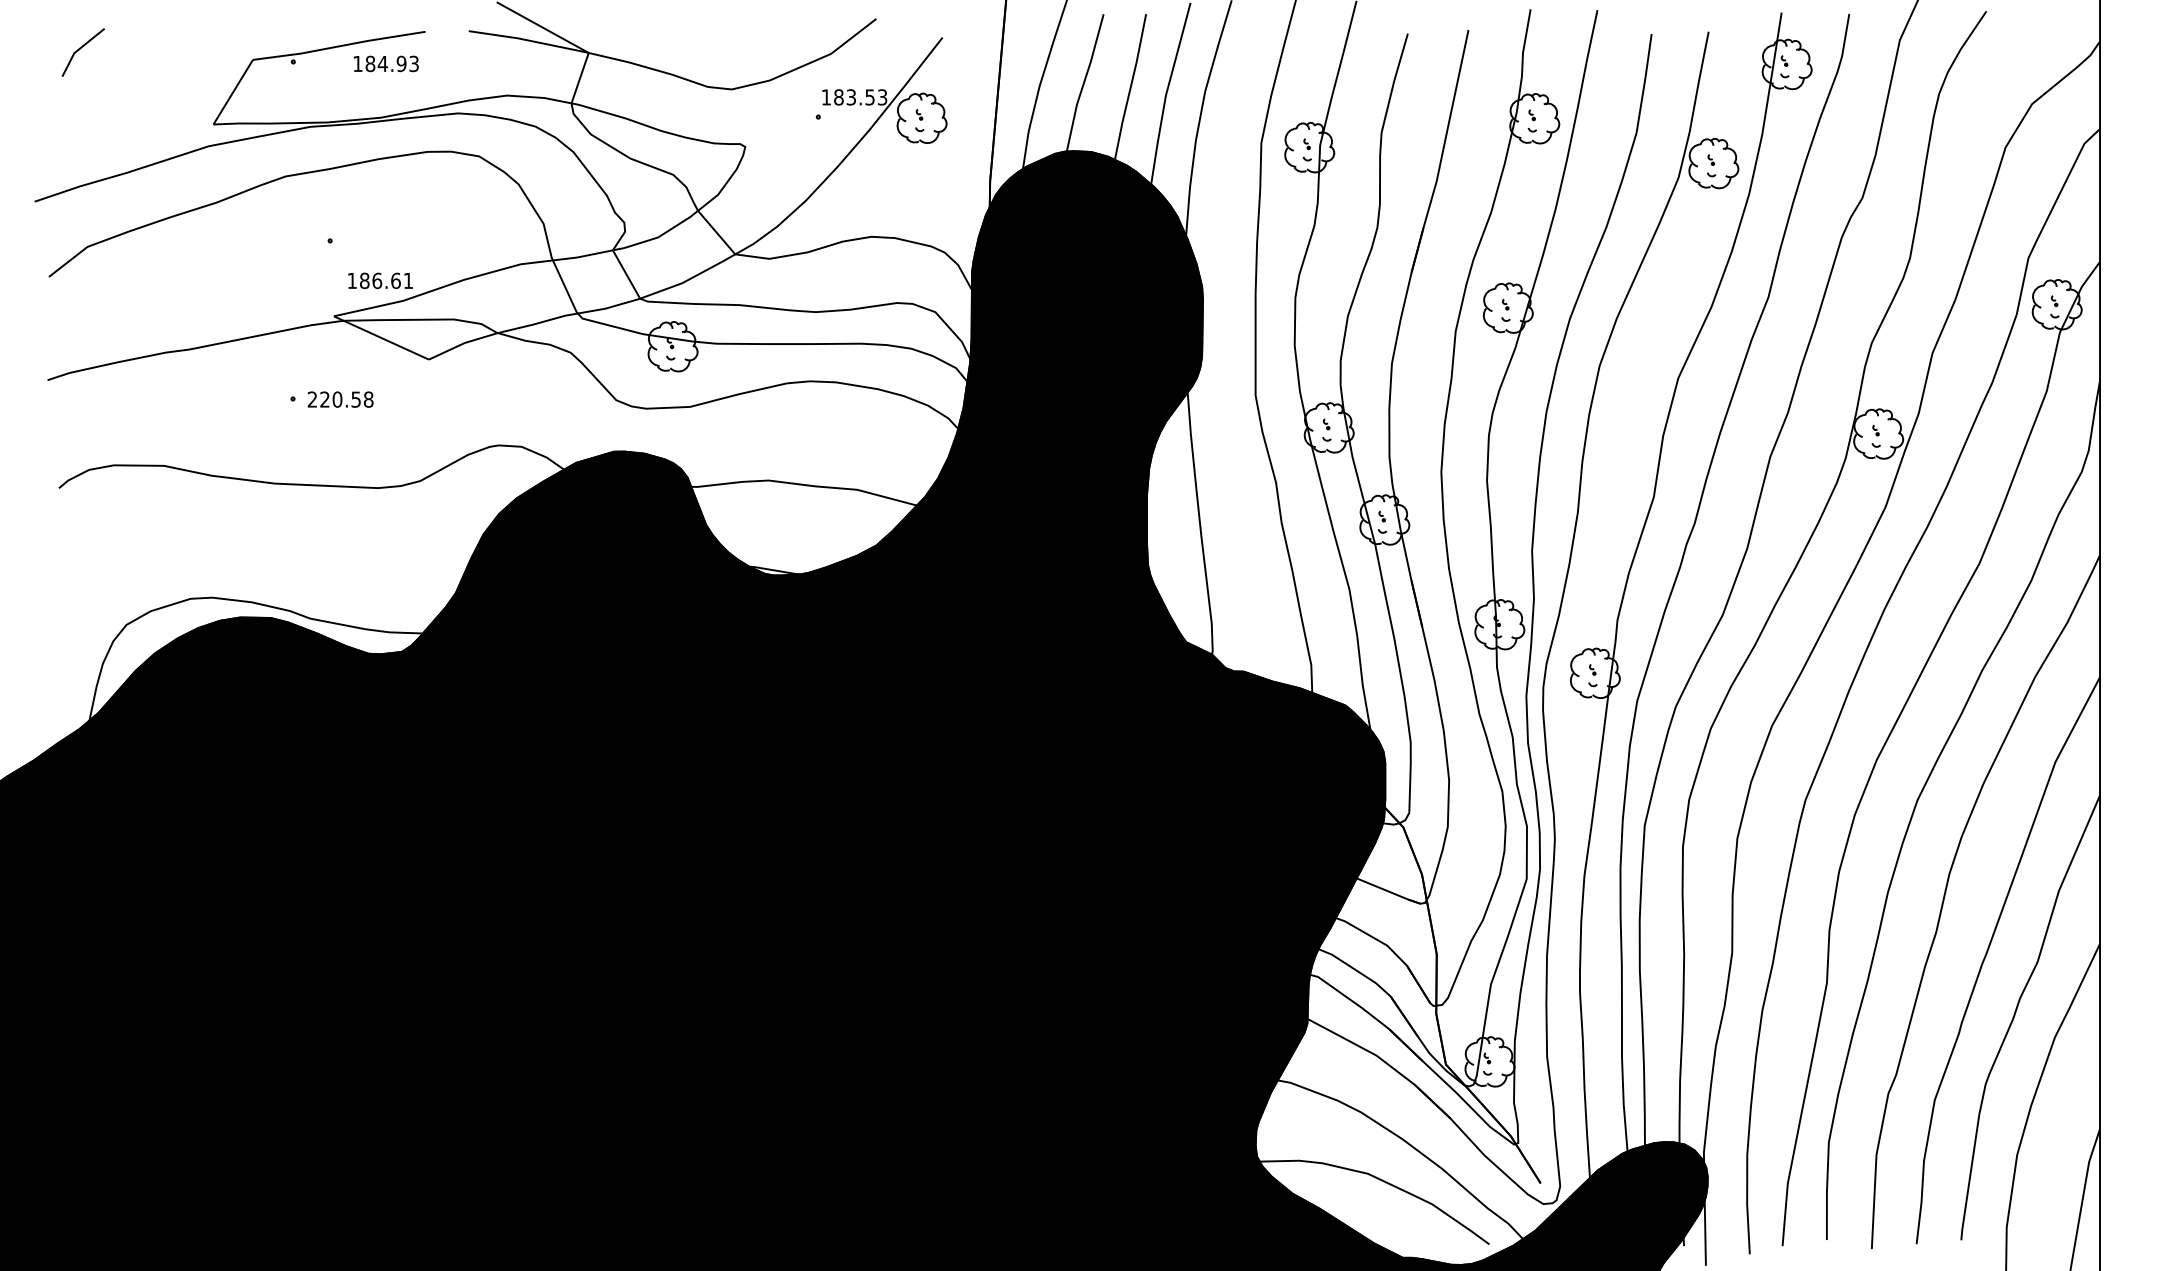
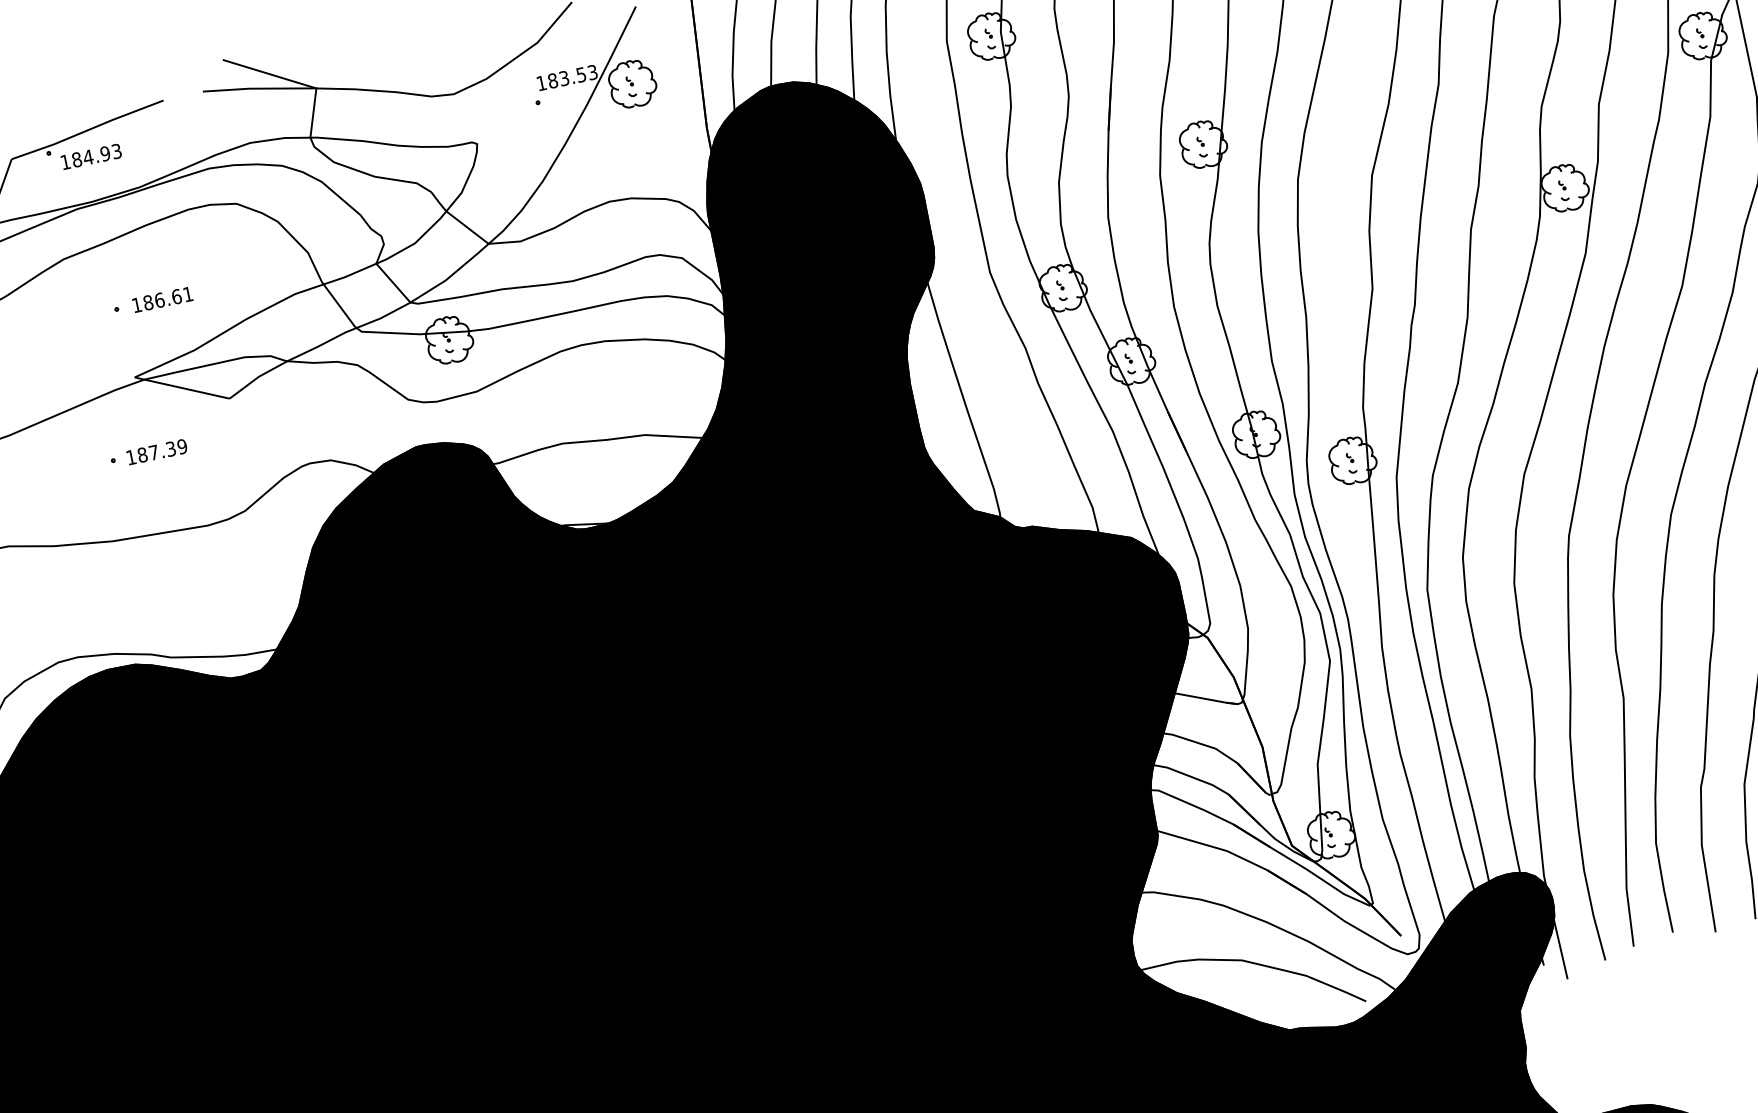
text: (386, 63) -> (91, 156), moved
text: (380, 280) -> (162, 299), moved
text: (340, 399) -> (156, 451), 220.58 -> 187.39

